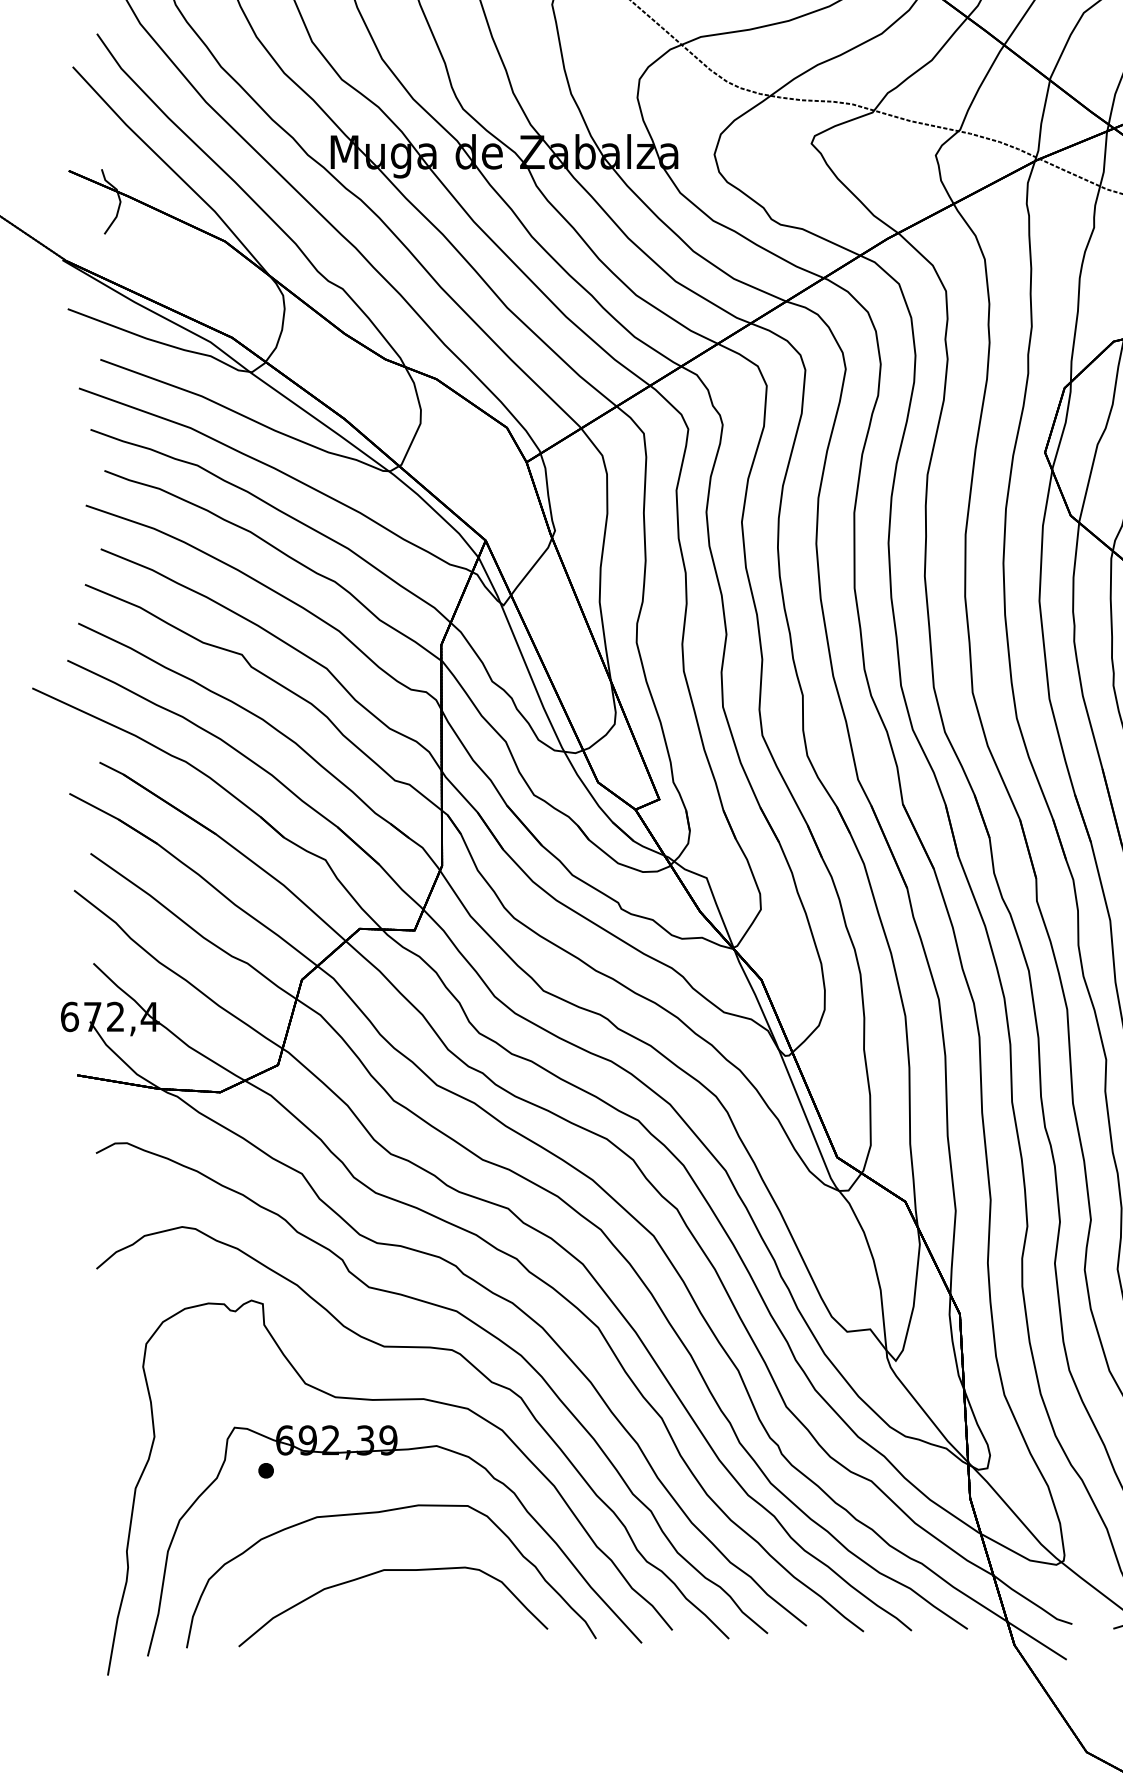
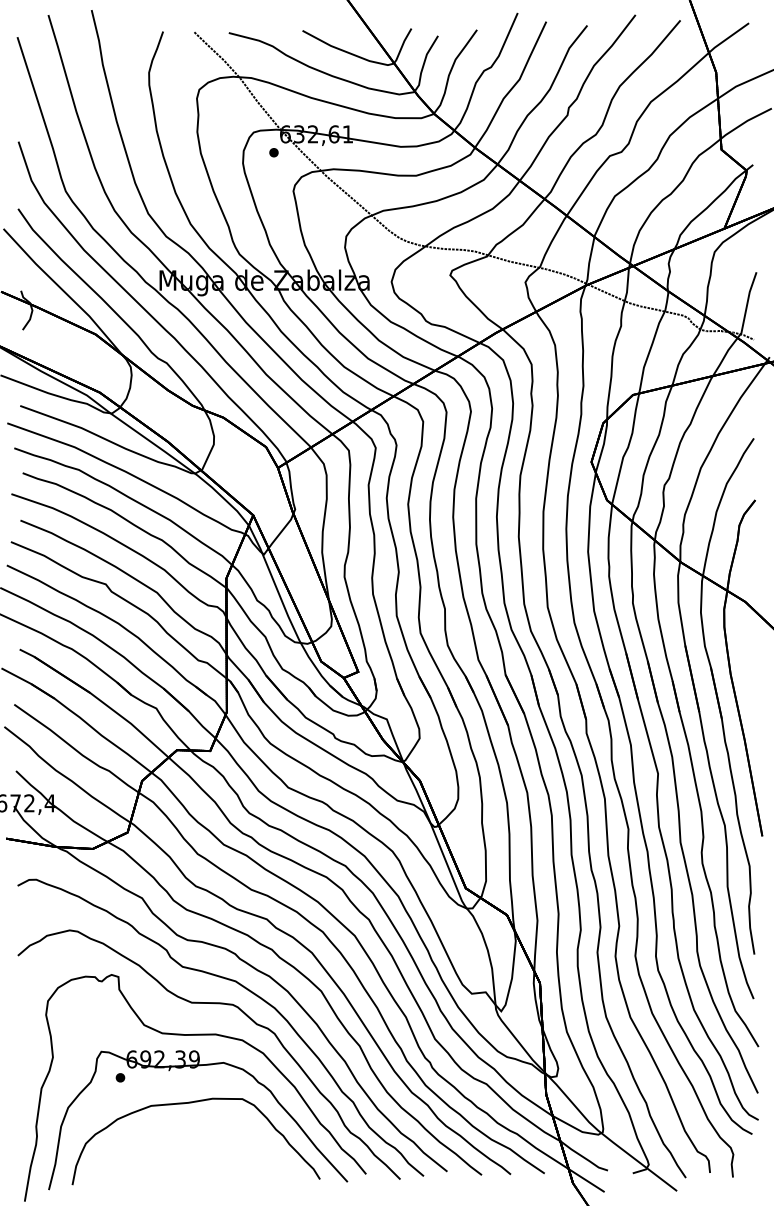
curve: (393, 1571) -> (197, 1138), removed

